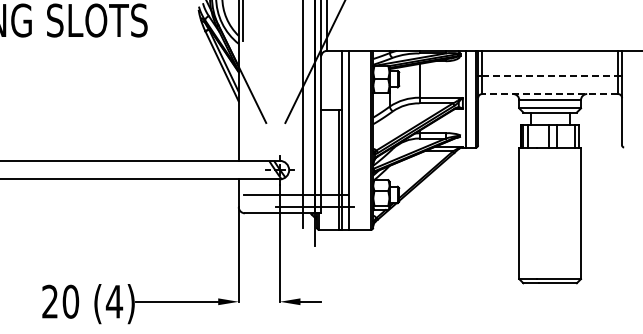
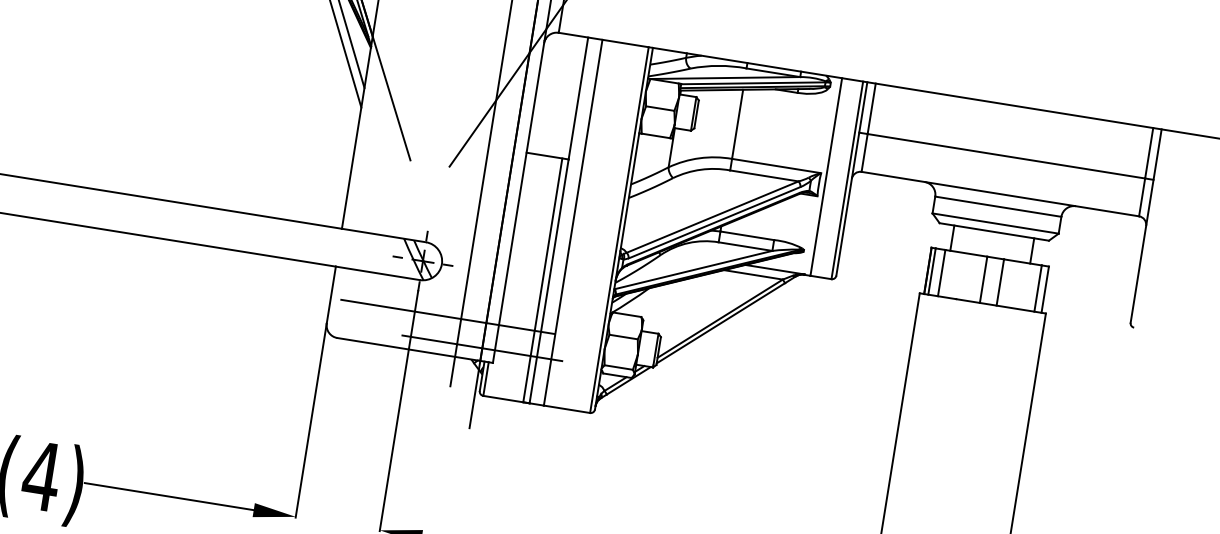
line: (550, 75) -> (1007, 156), dashed -> solid
line: (550, 94) -> (1000, 195), dashed -> solid

